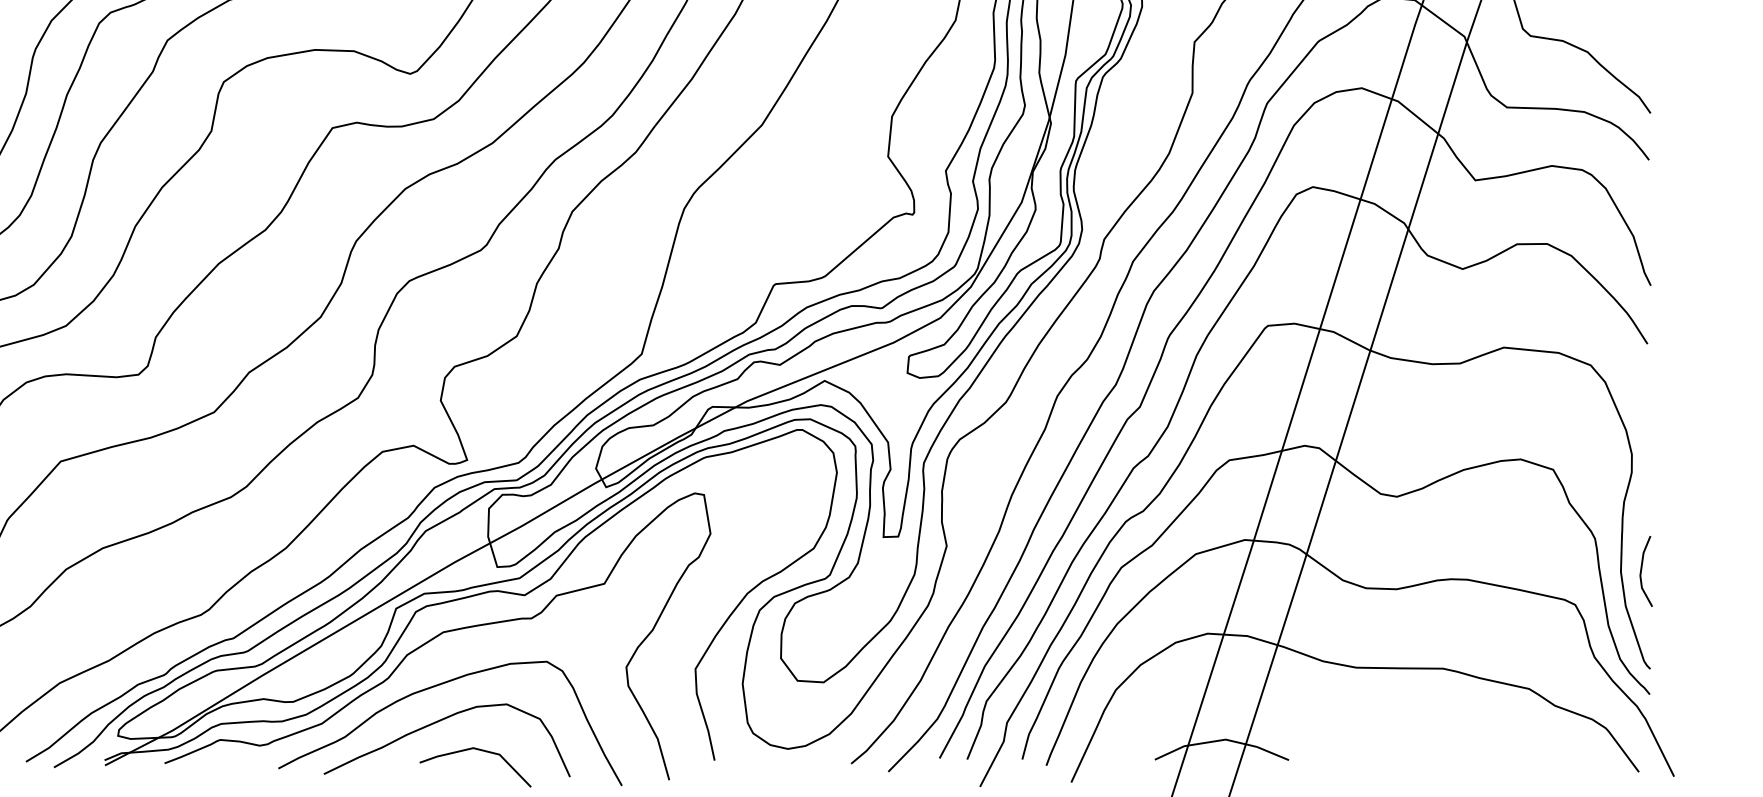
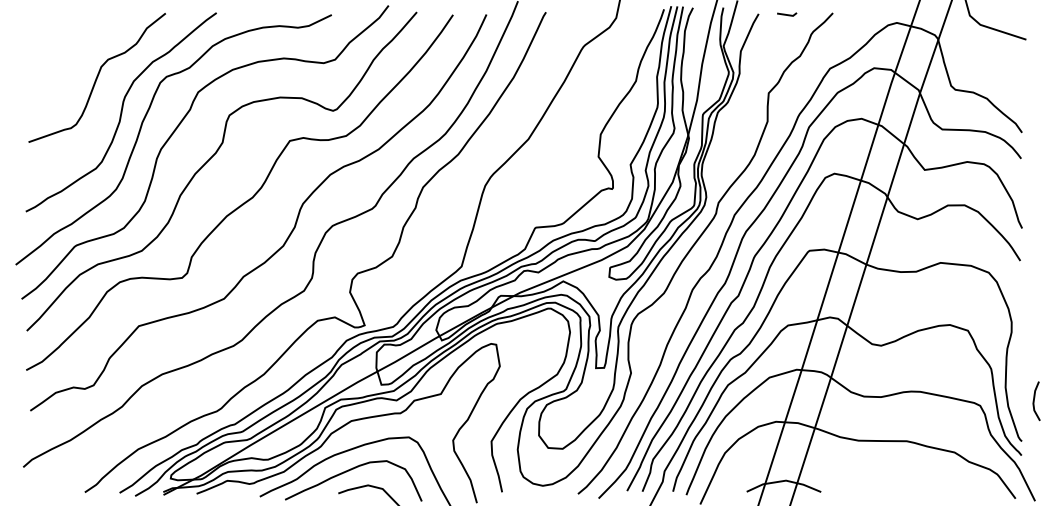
line: (1642, 571) -> (1034, 401), moved

